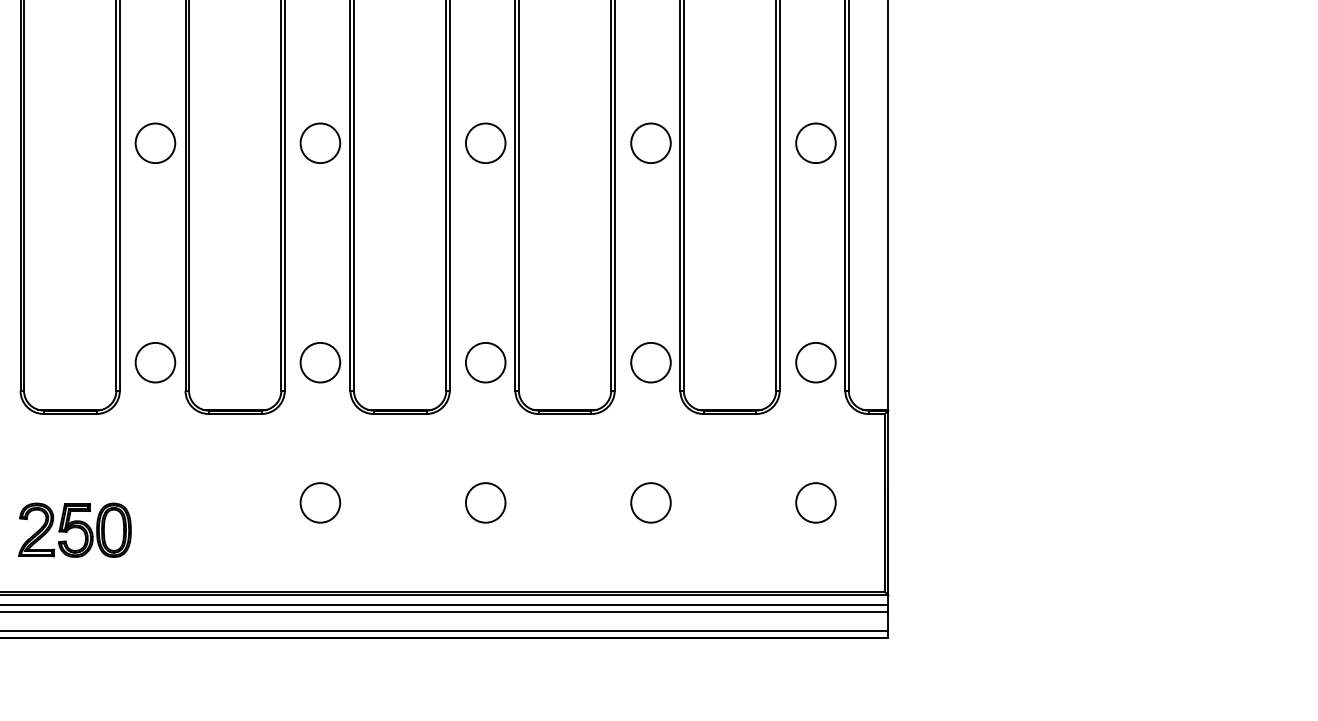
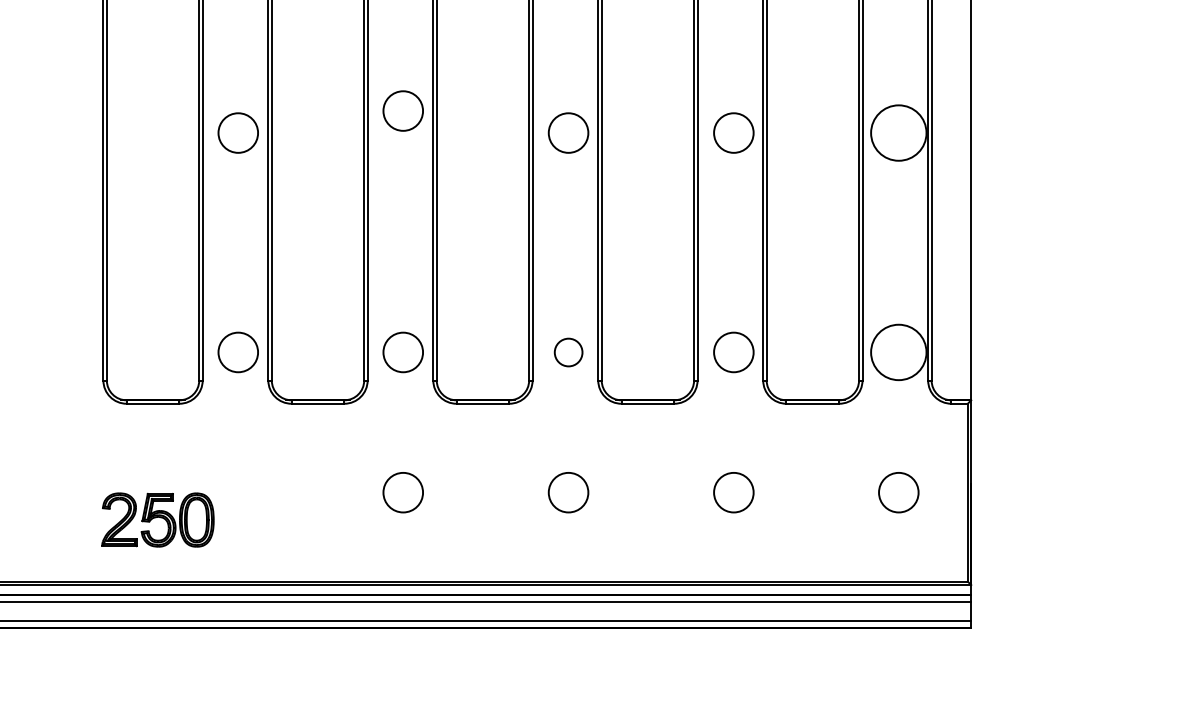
circle: (320, 142) -> (403, 110), moved
circle: (815, 143) -> (898, 133), size x1.4
circle: (485, 362) -> (568, 352), size x0.7
circle: (815, 362) -> (898, 352), size x1.4

